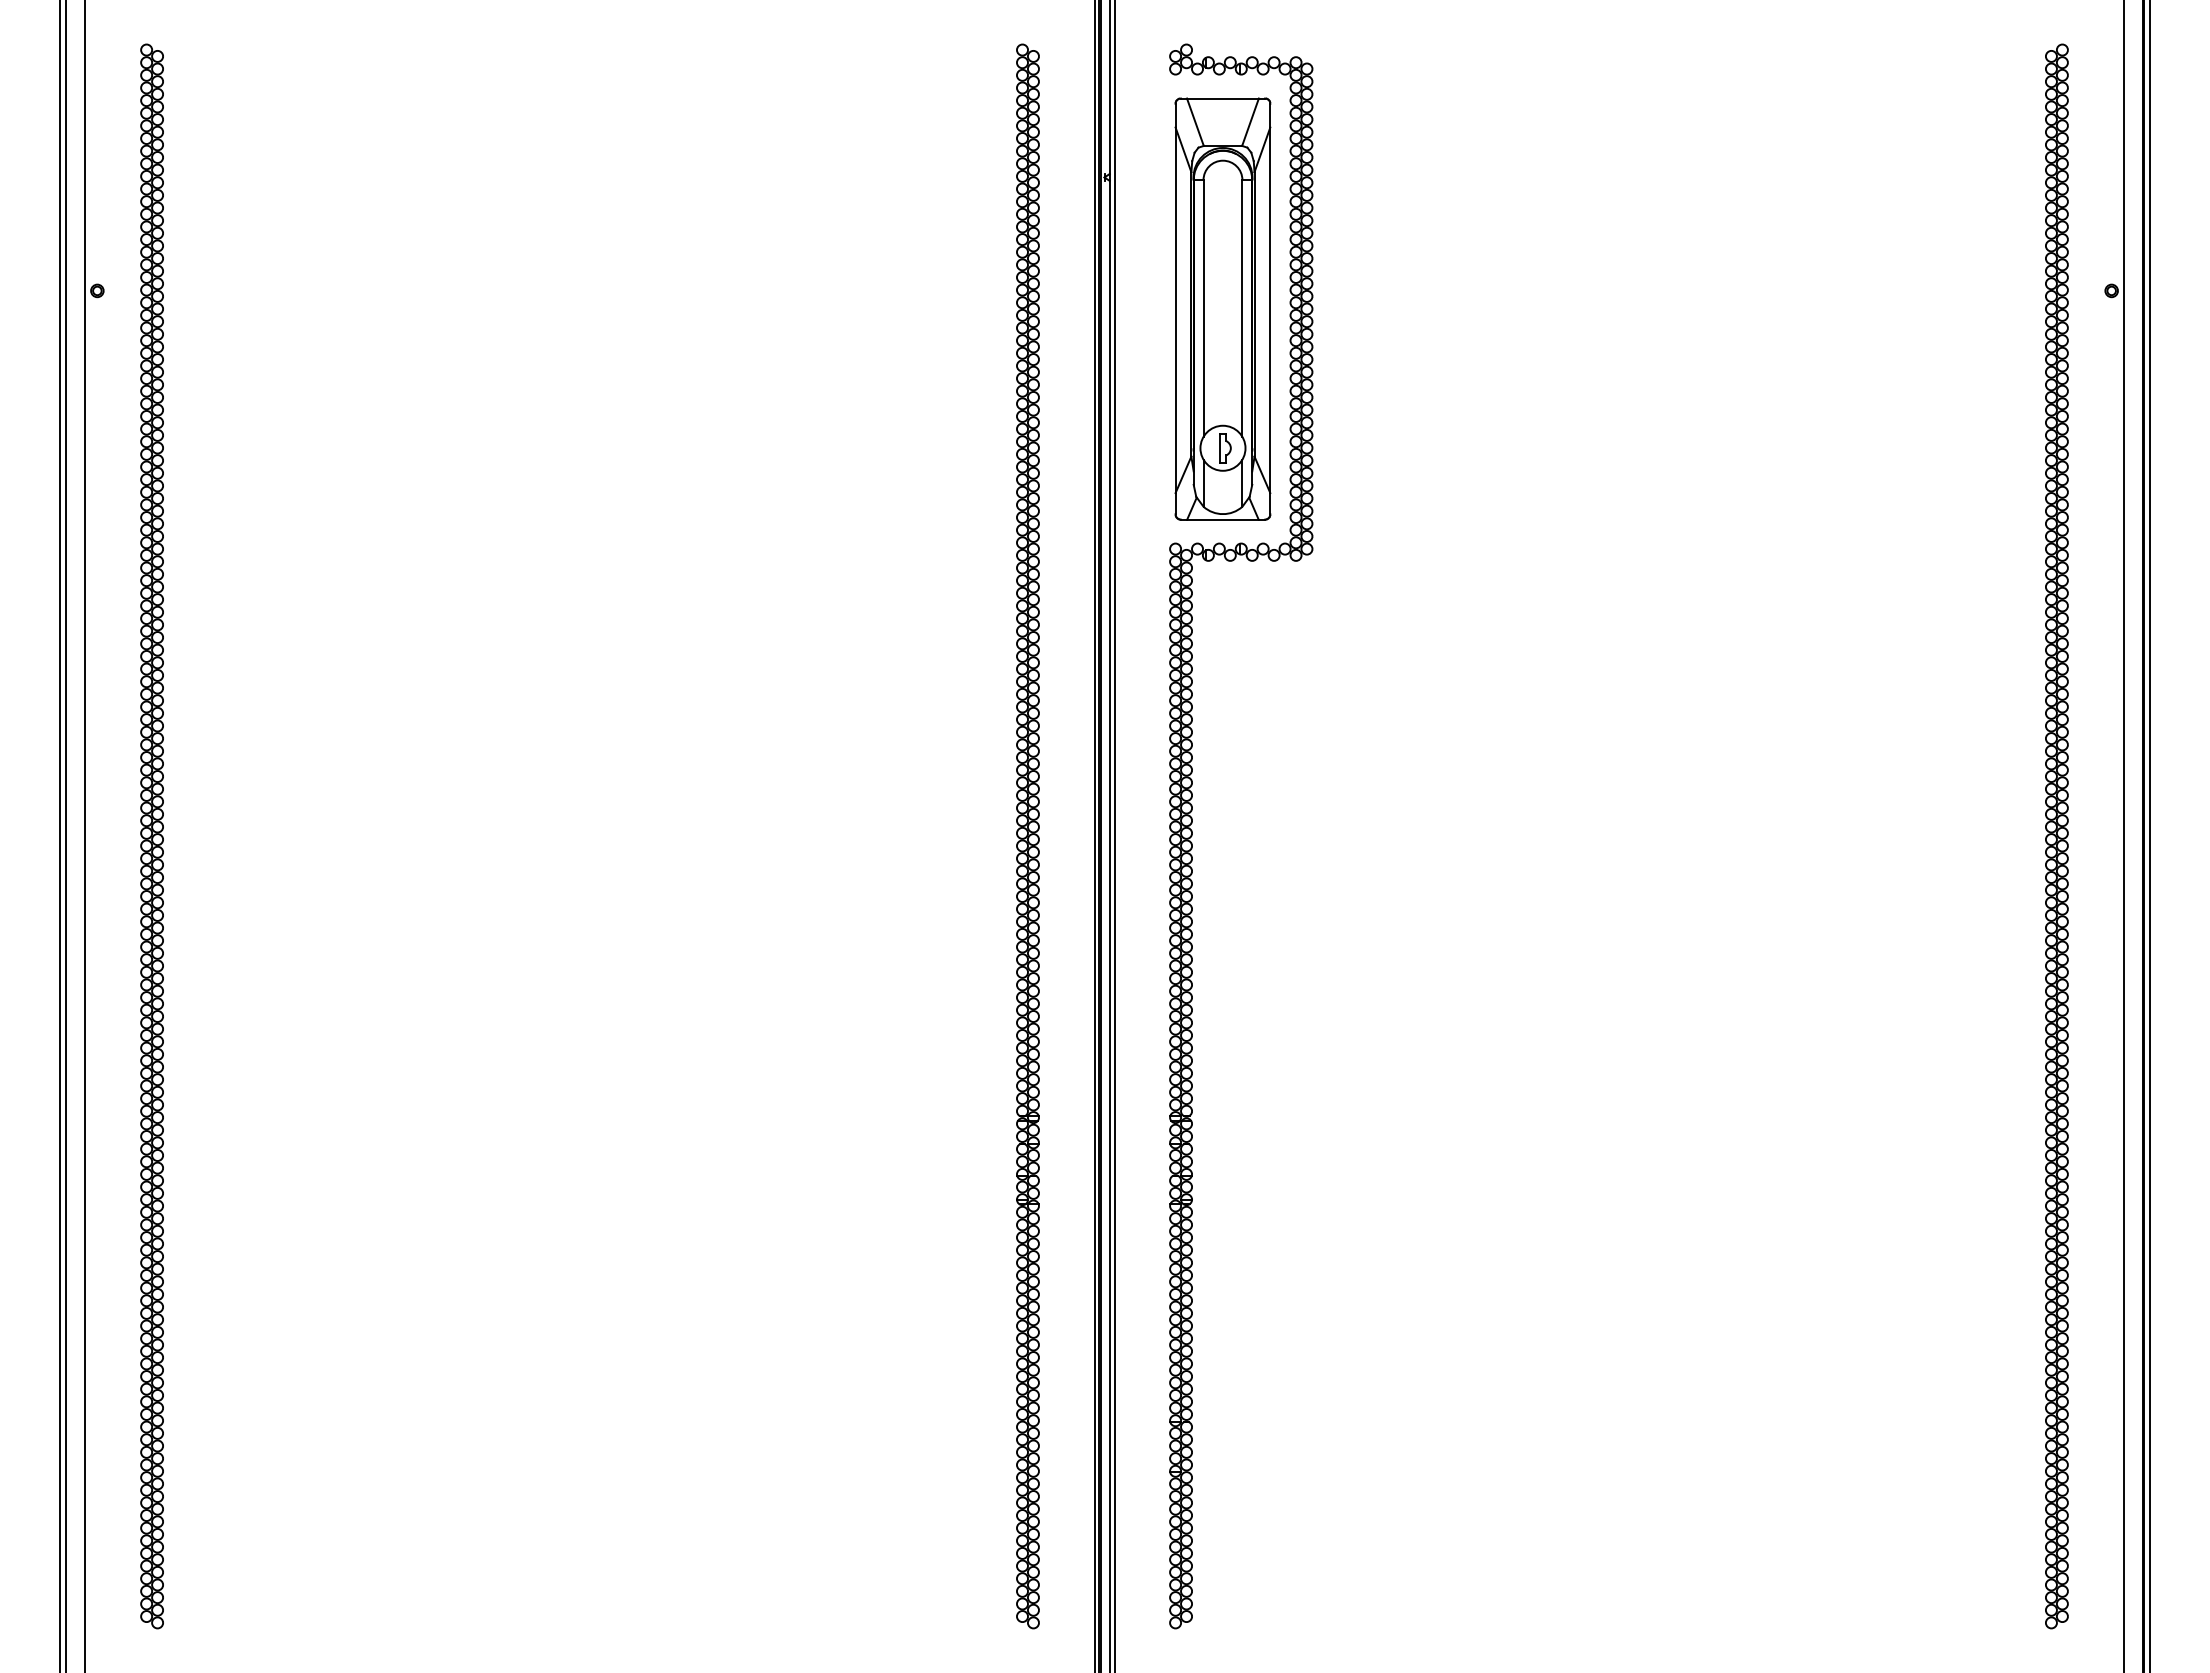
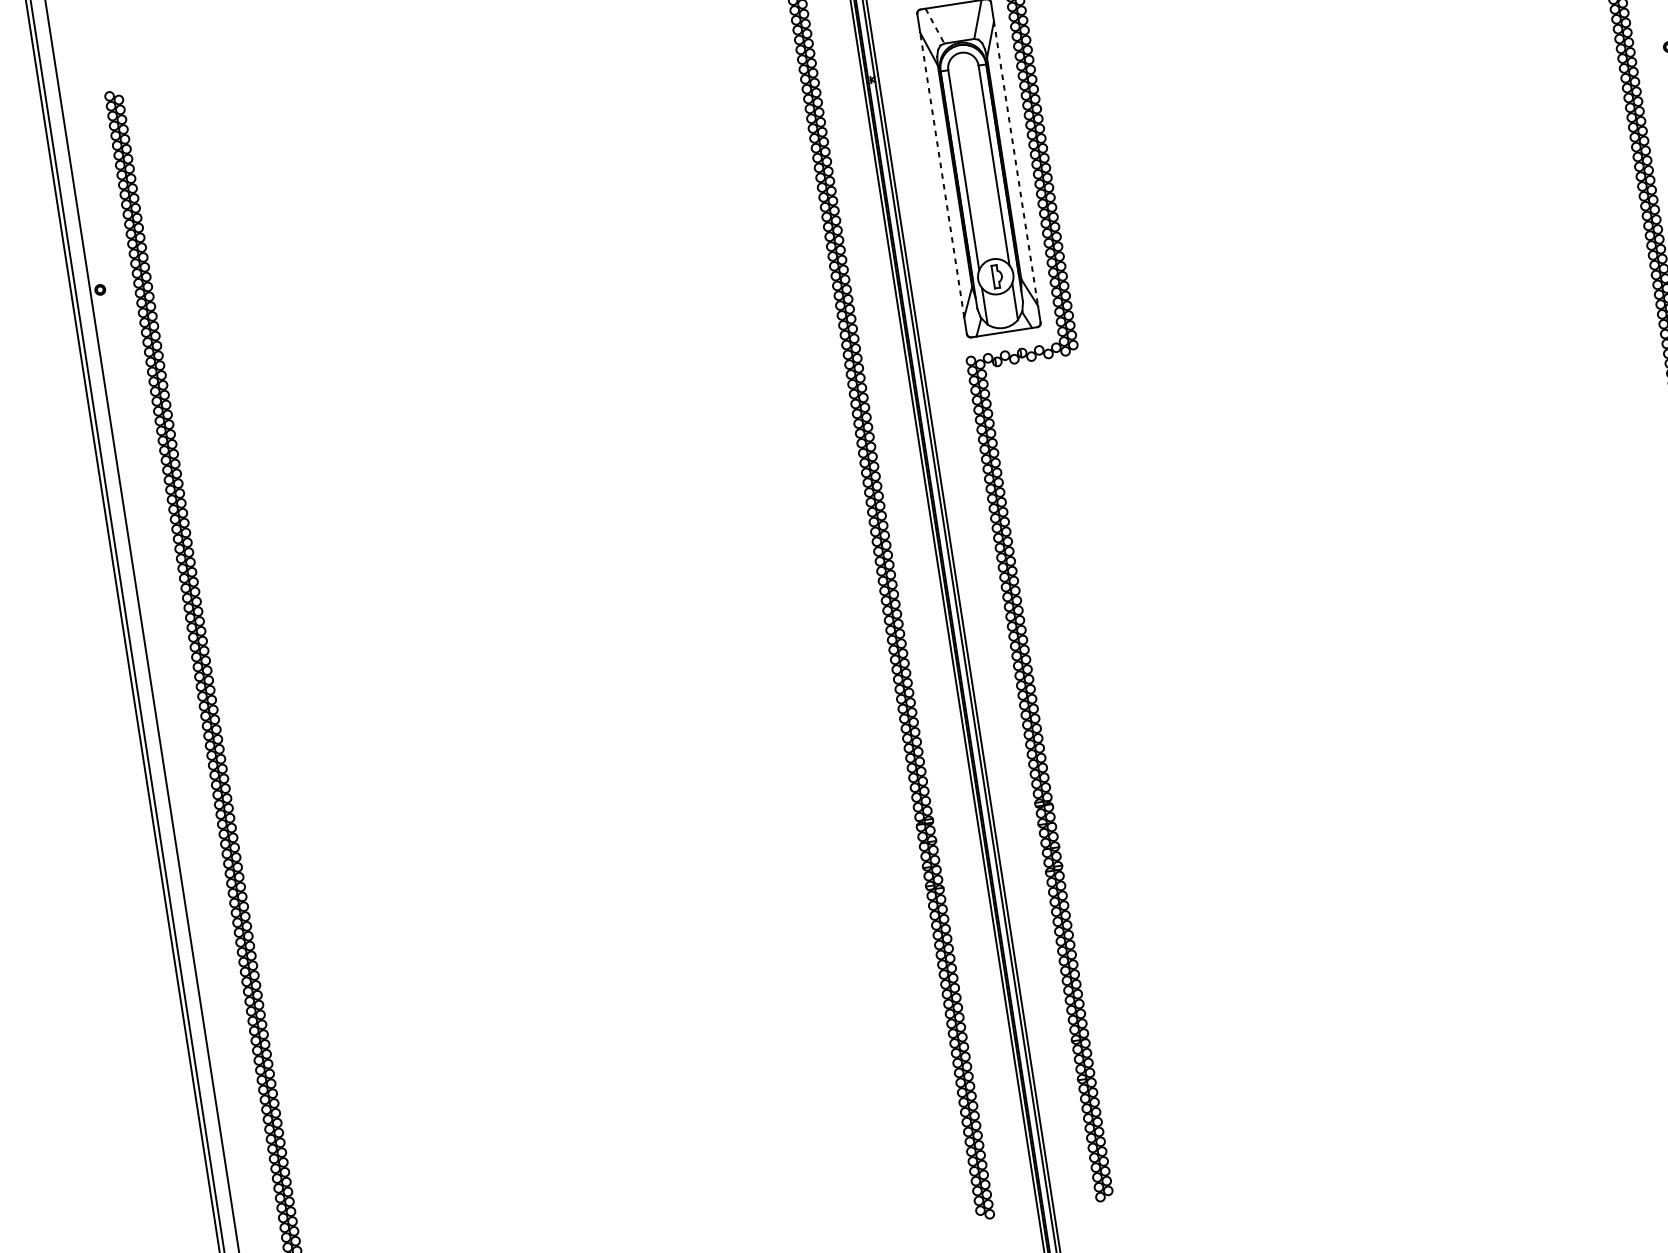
line: (1195, 122) -> (935, 26), solid -> dashed
line: (1175, 310) -> (942, 175), solid -> dashed
line: (1270, 310) -> (1016, 163), solid -> dashed

